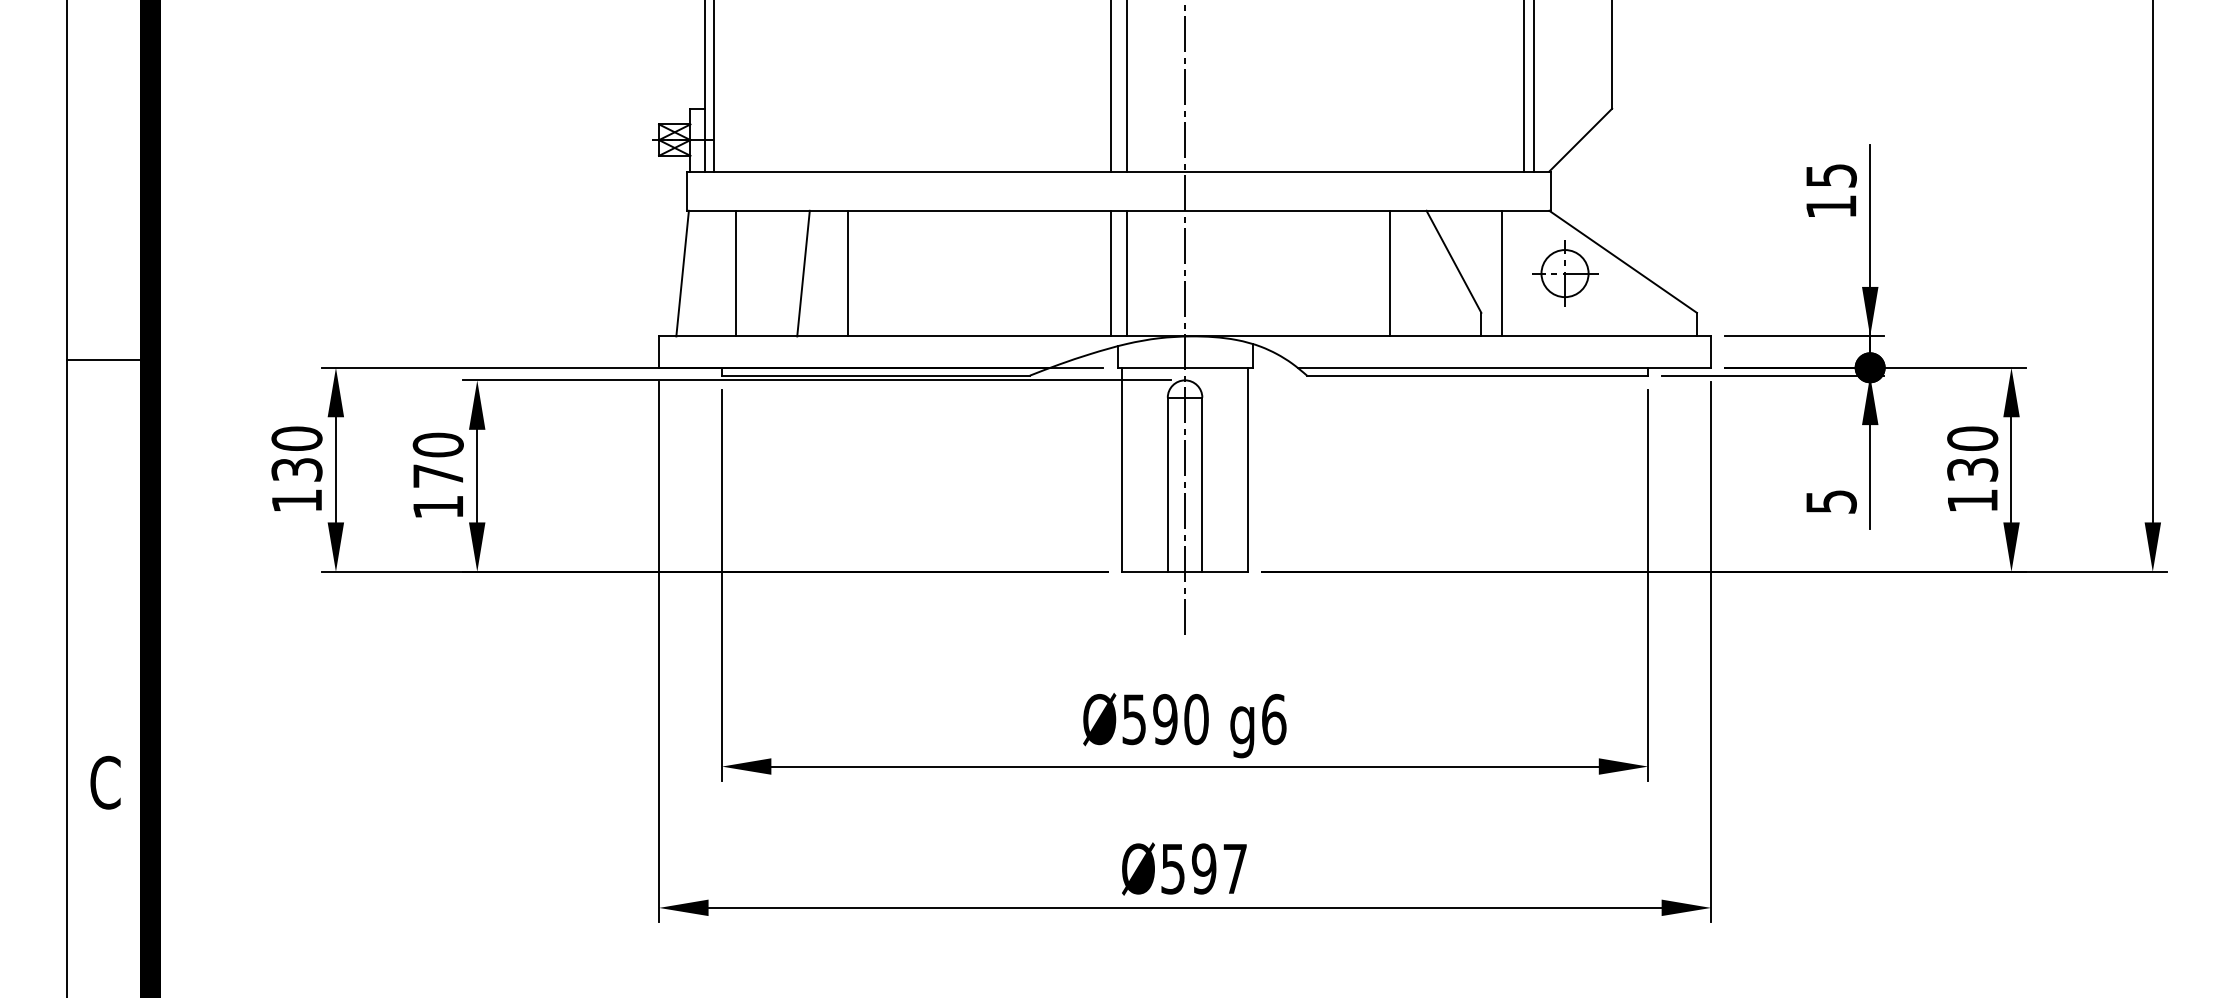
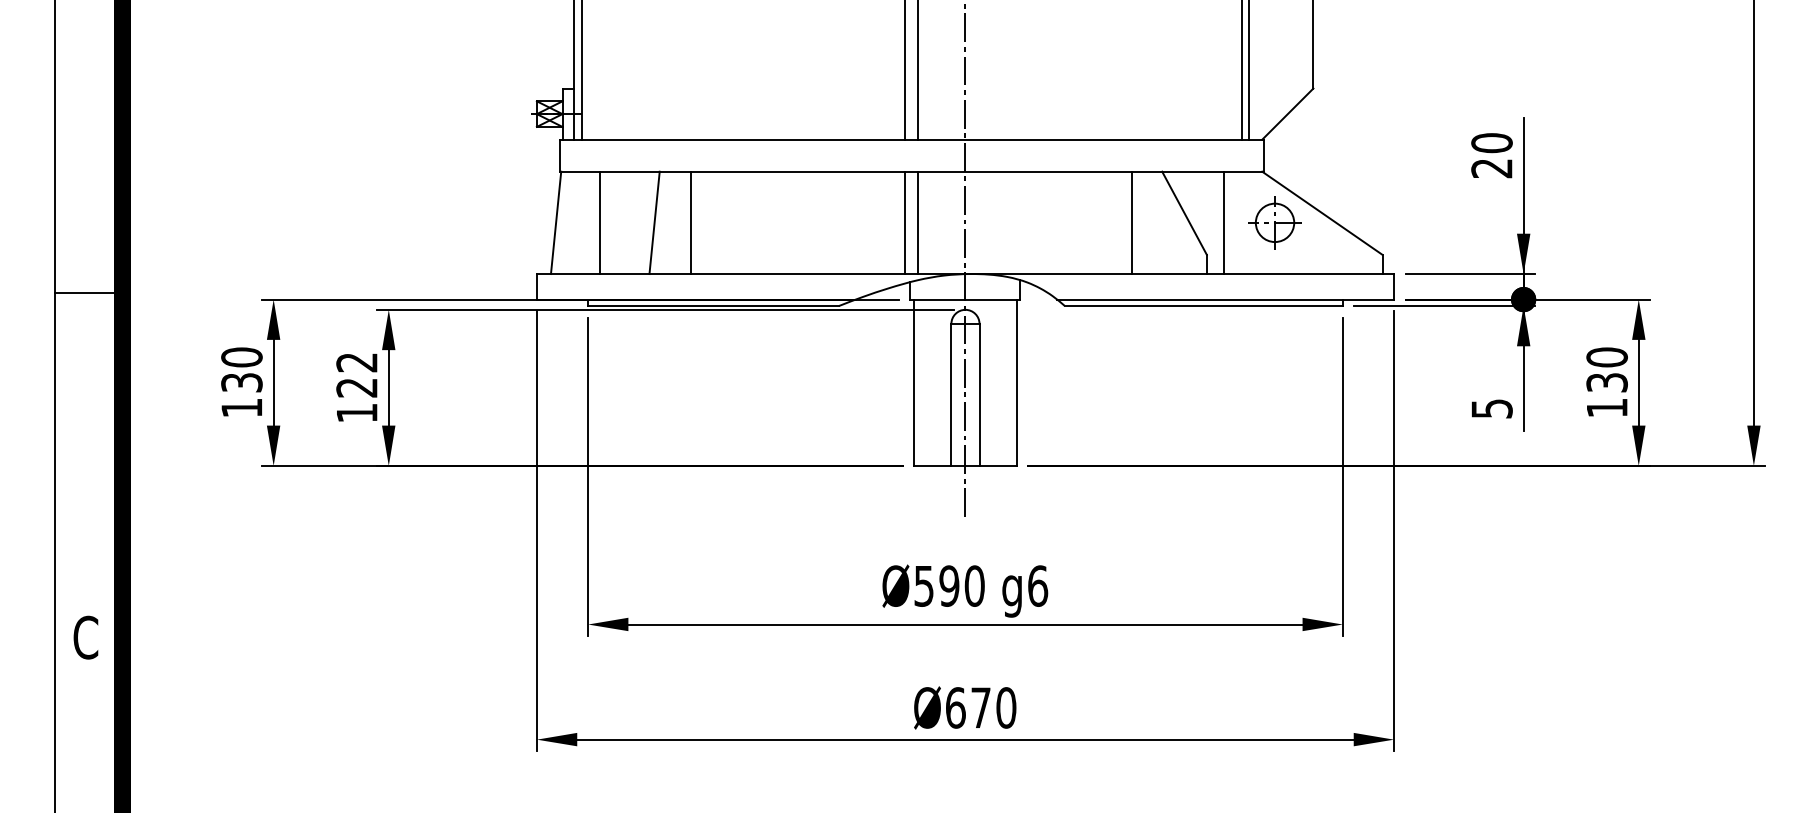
text: (1830, 190) -> (1491, 155), 15 -> 20
text: (437, 459) -> (356, 374), 170 -> 122
text: (1204, 868) -> (981, 707), Ø597 -> Ø670

